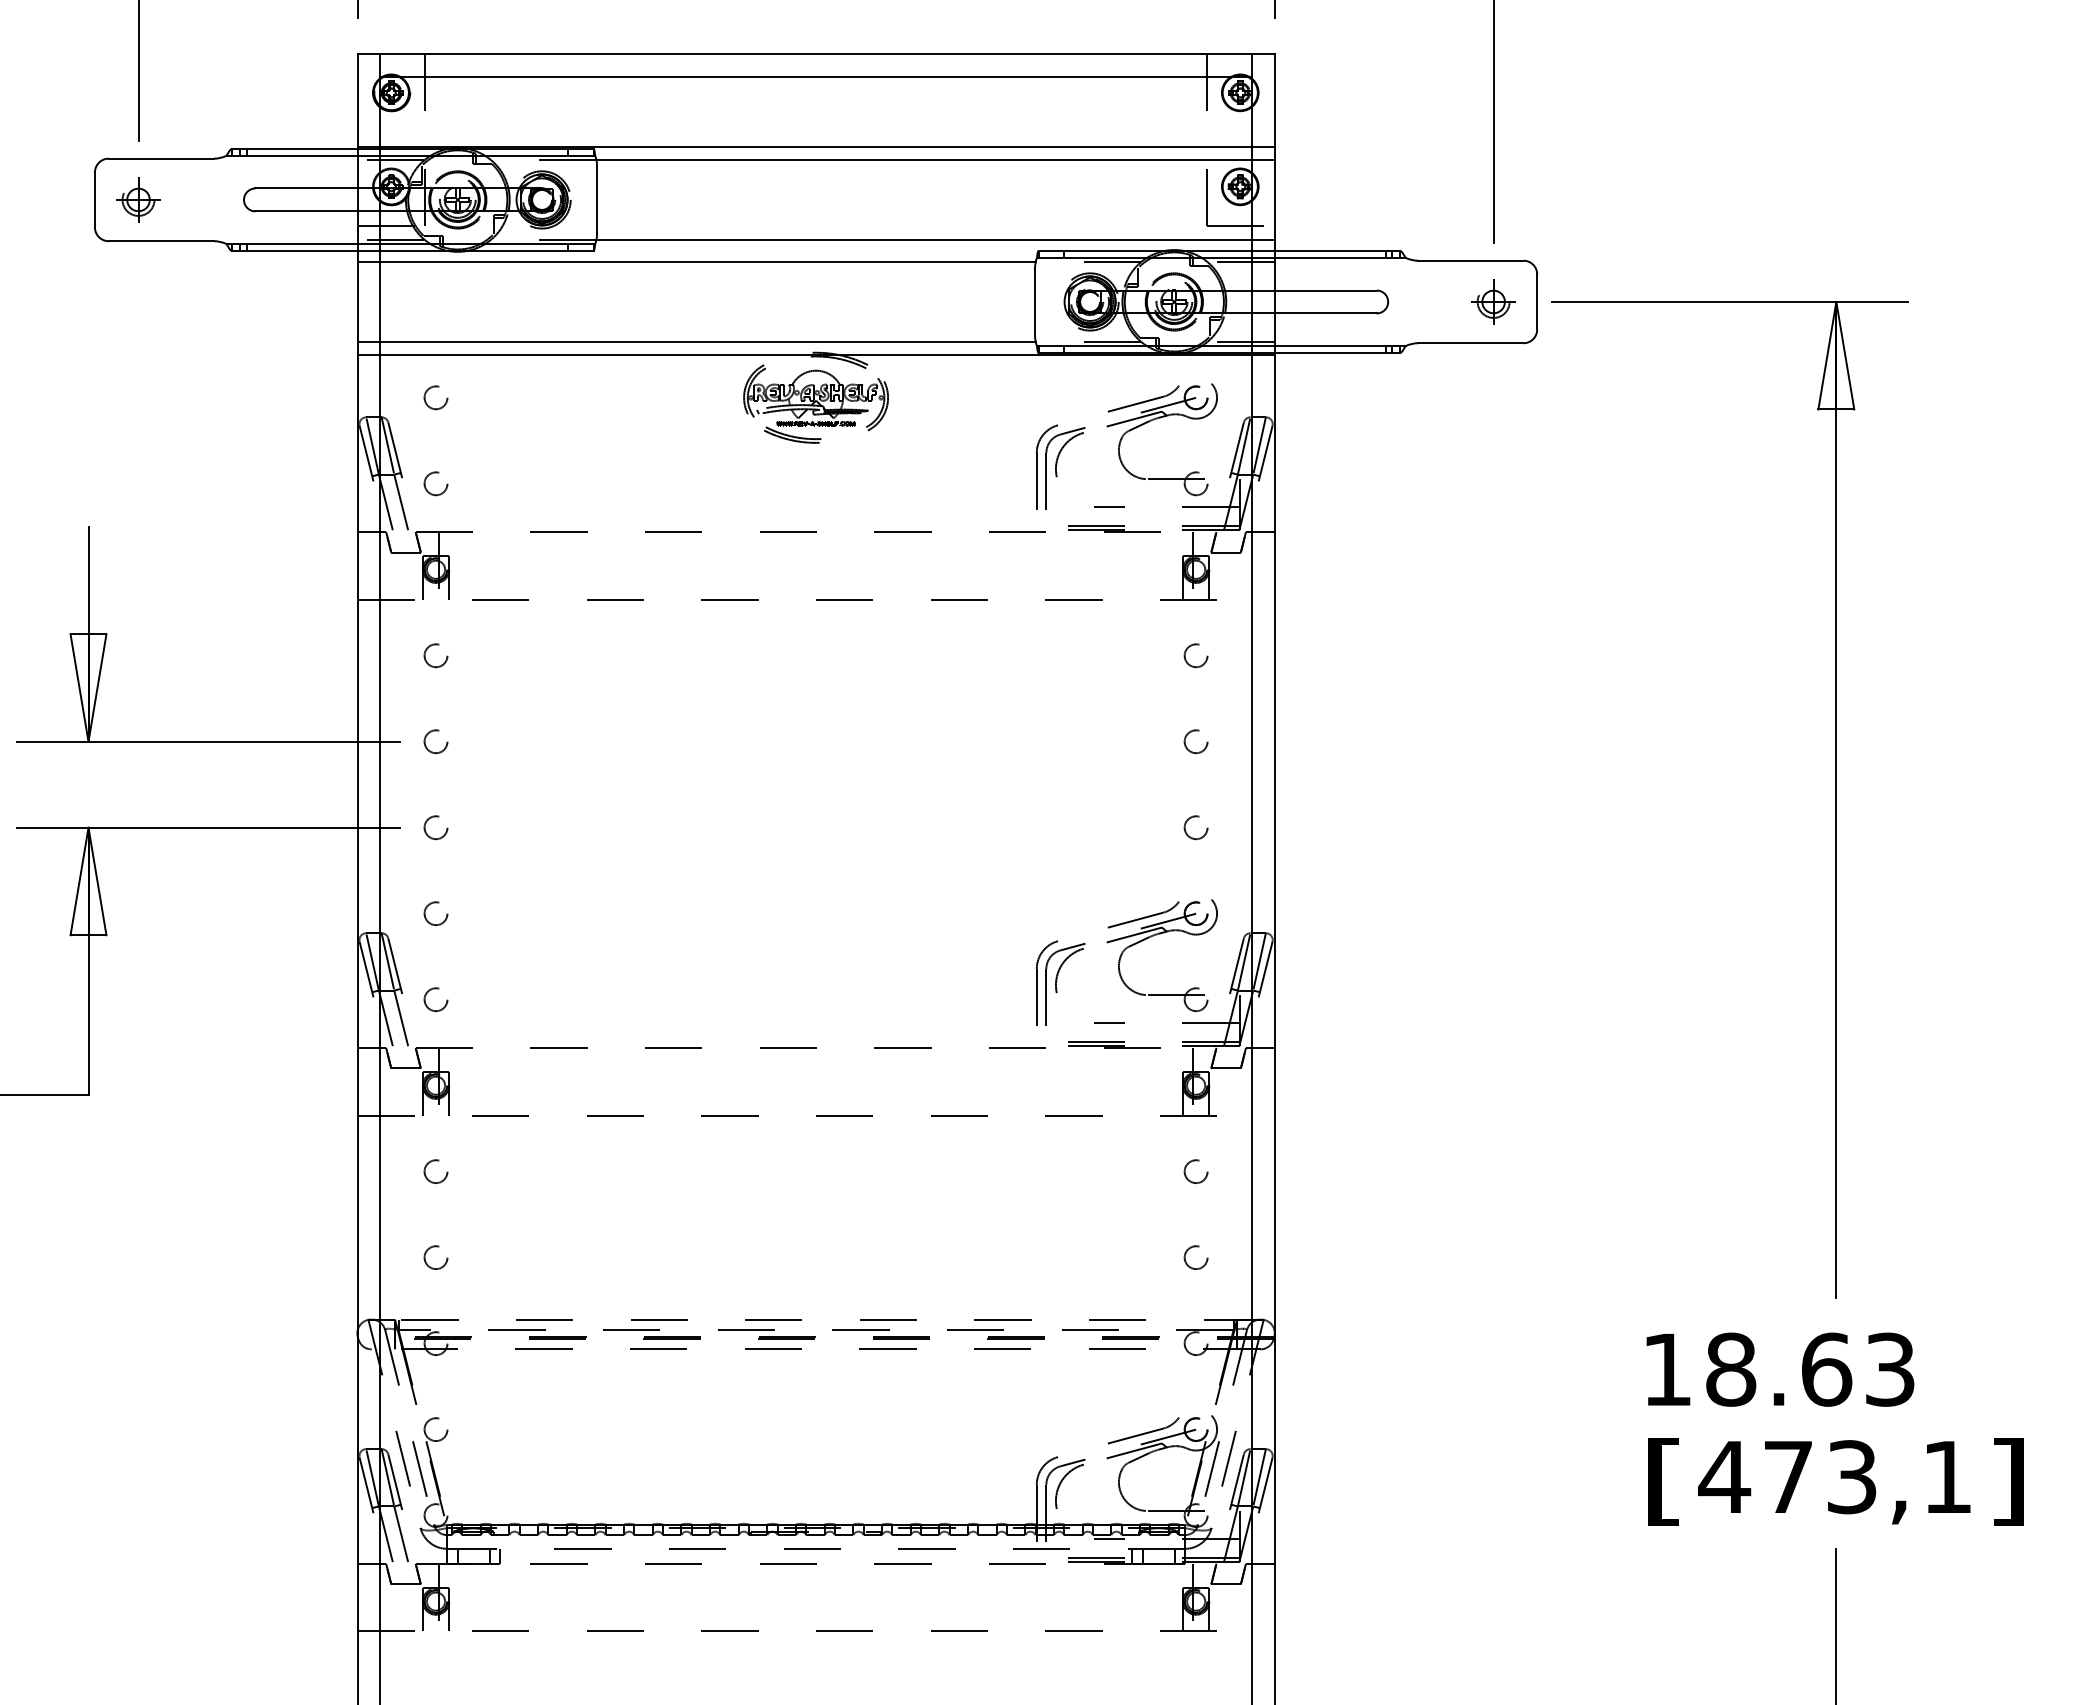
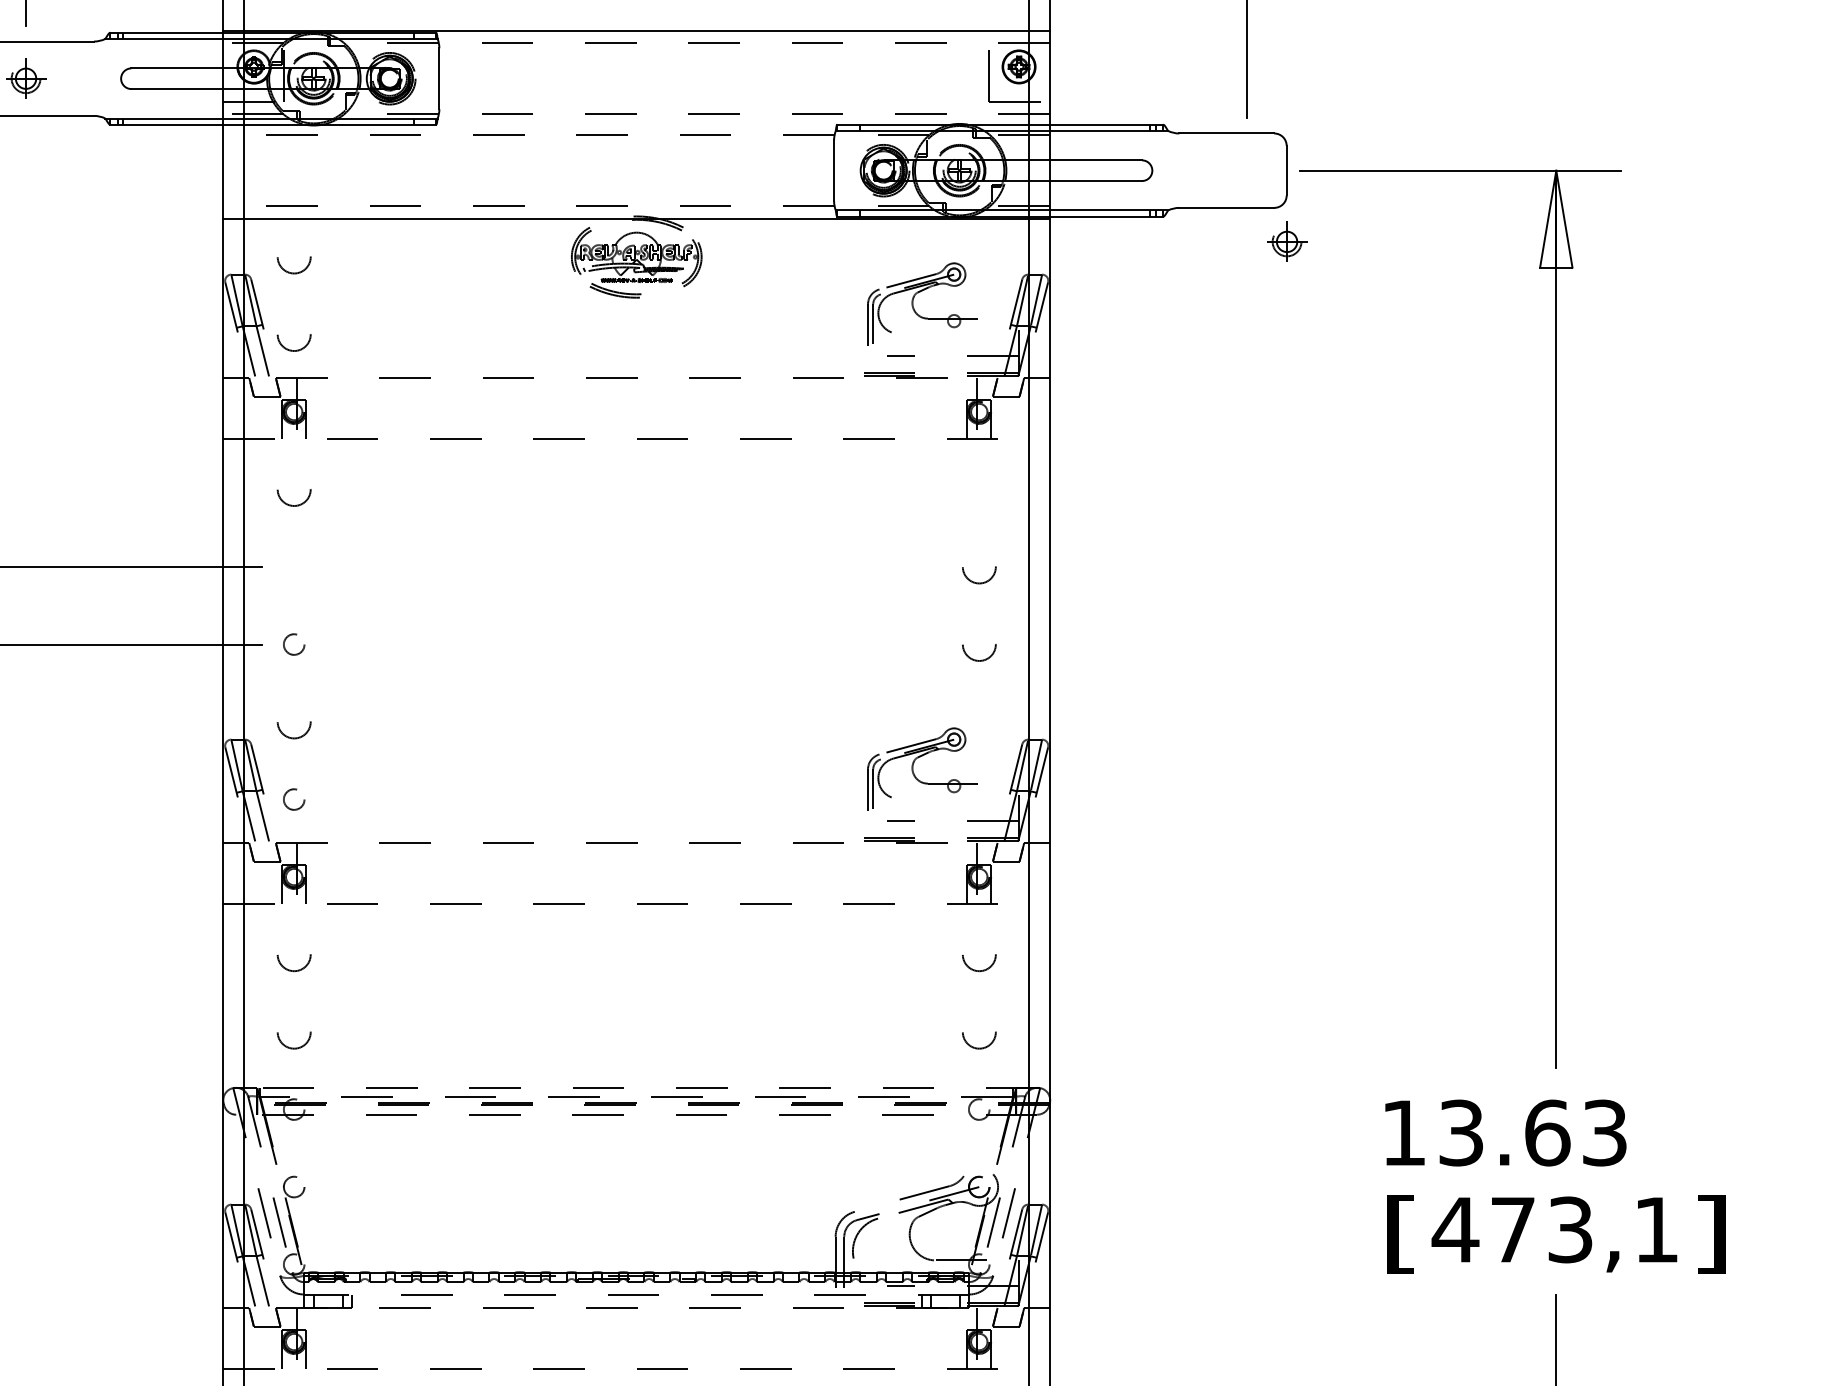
line: (935, 160) -> (744, 43), solid -> dashed
line: (935, 239) -> (744, 114), solid -> dashed
line: (696, 262) -> (528, 135), solid -> dashed
part: (1493, 301) -> (1286, 241), moved
line: (696, 341) -> (528, 206), solid -> dashed
circle: (435, 397) -> (293, 256), size x1.6
part: (1126, 446) -> (916, 300), size x0.6
circle: (435, 483) -> (293, 334), size x1.6
circle: (435, 655) -> (293, 489), size x1.6
circle: (1195, 655) -> (978, 489), removed
circle: (435, 741) -> (293, 566), removed
circle: (1195, 741) -> (978, 566), size x1.6
circle: (1195, 827) -> (978, 644), size x1.6
circle: (435, 913) -> (293, 721), size x1.6
part: (1126, 962) -> (916, 766), size x0.6
circle: (435, 1171) -> (293, 954), size x1.6
circle: (1195, 1171) -> (978, 954), size x1.6
circle: (435, 1257) -> (293, 1031), size x1.6
circle: (1195, 1257) -> (978, 1031), size x1.6
text: (1731, 1369) -> (1461, 1132), 18.63 -> 13.63

